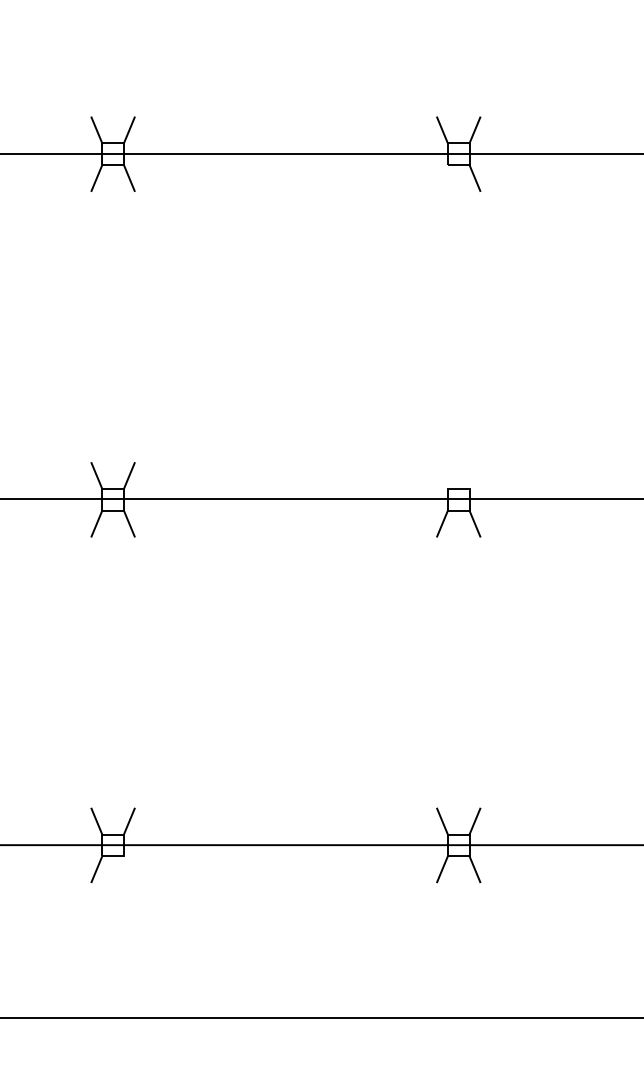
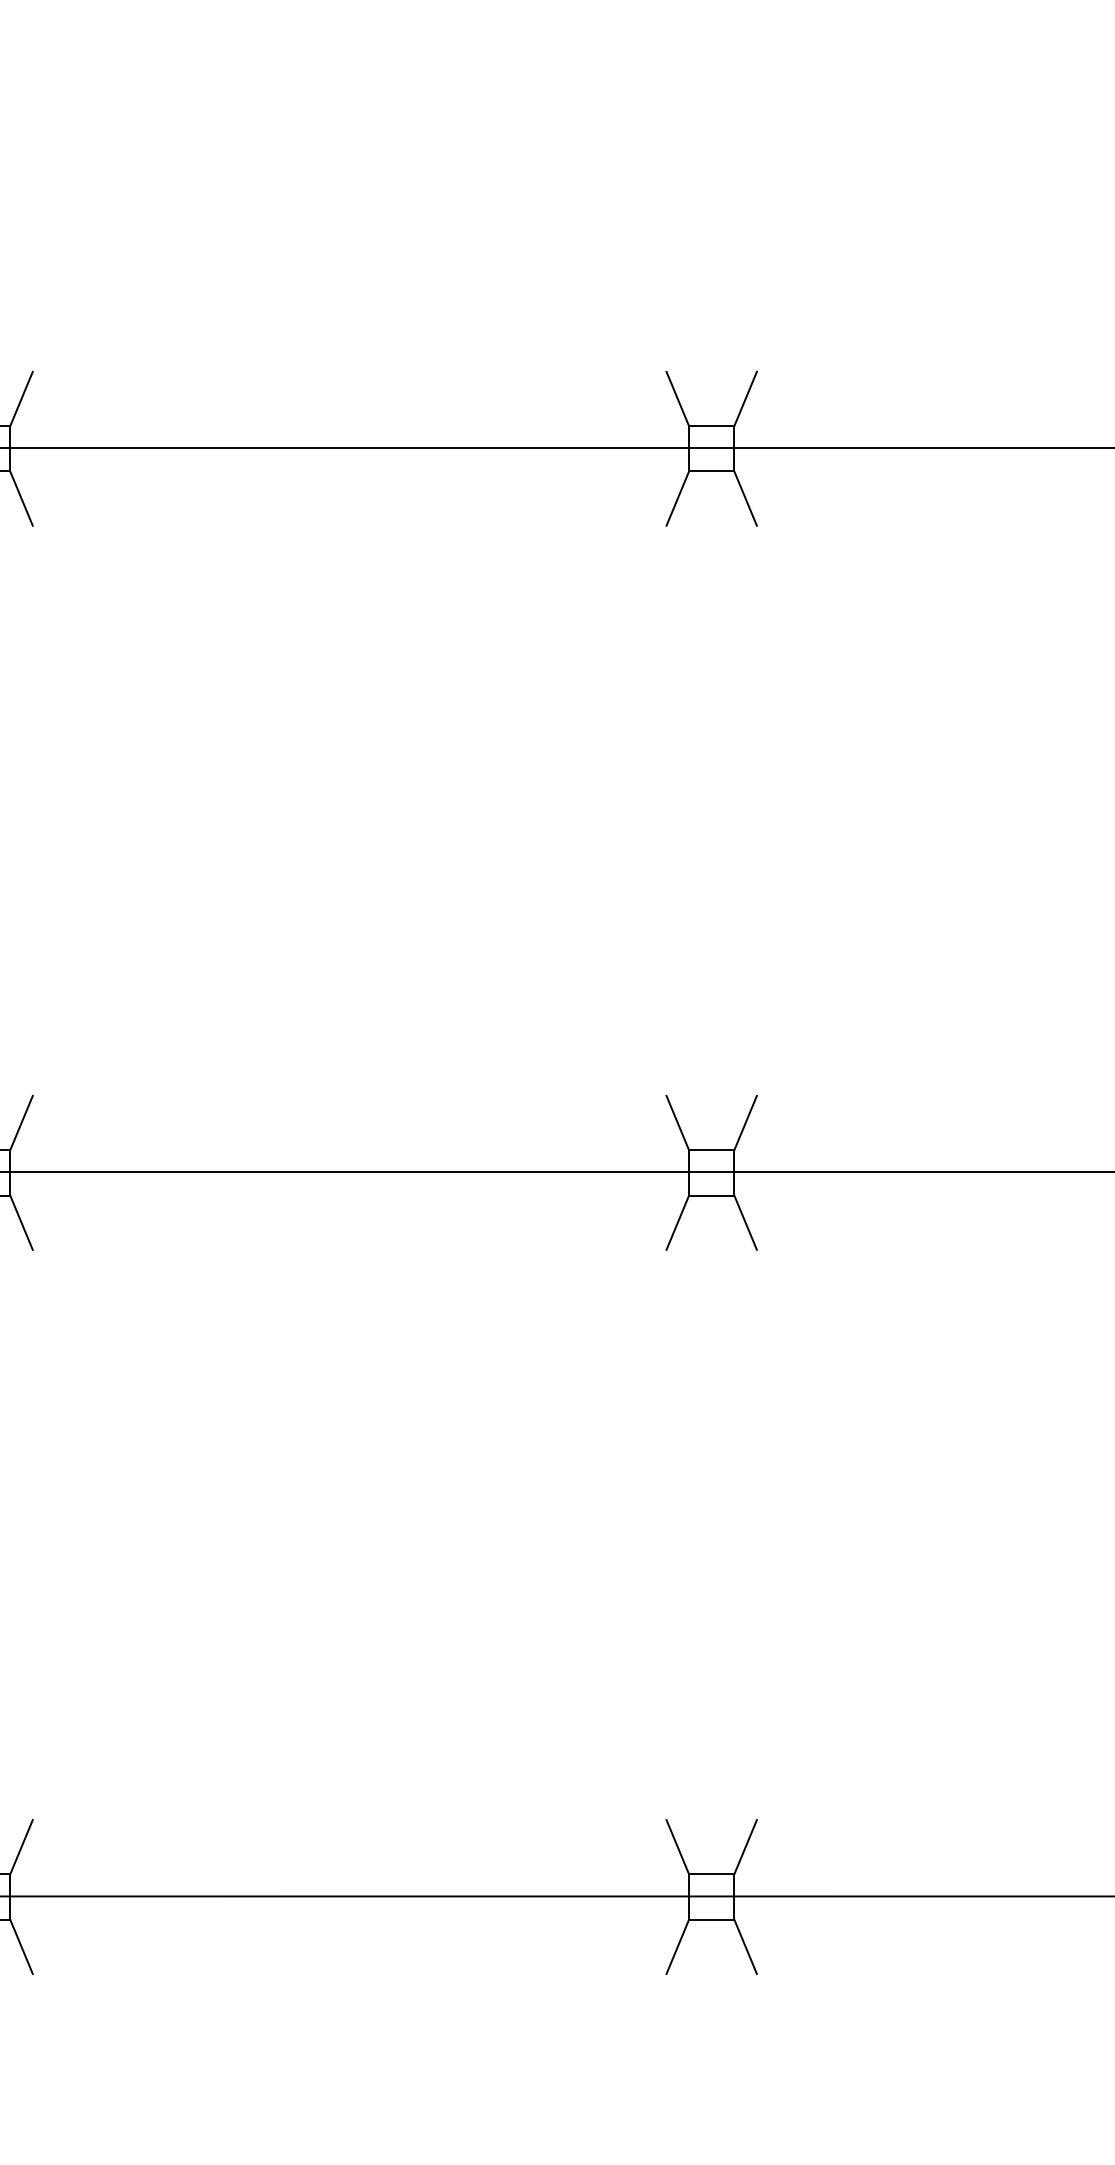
line: (442, 177) -> (677, 497), added
line: (442, 476) -> (677, 1124), added
line: (474, 476) -> (744, 1124), added
line: (128, 869) -> (19, 1947), added

